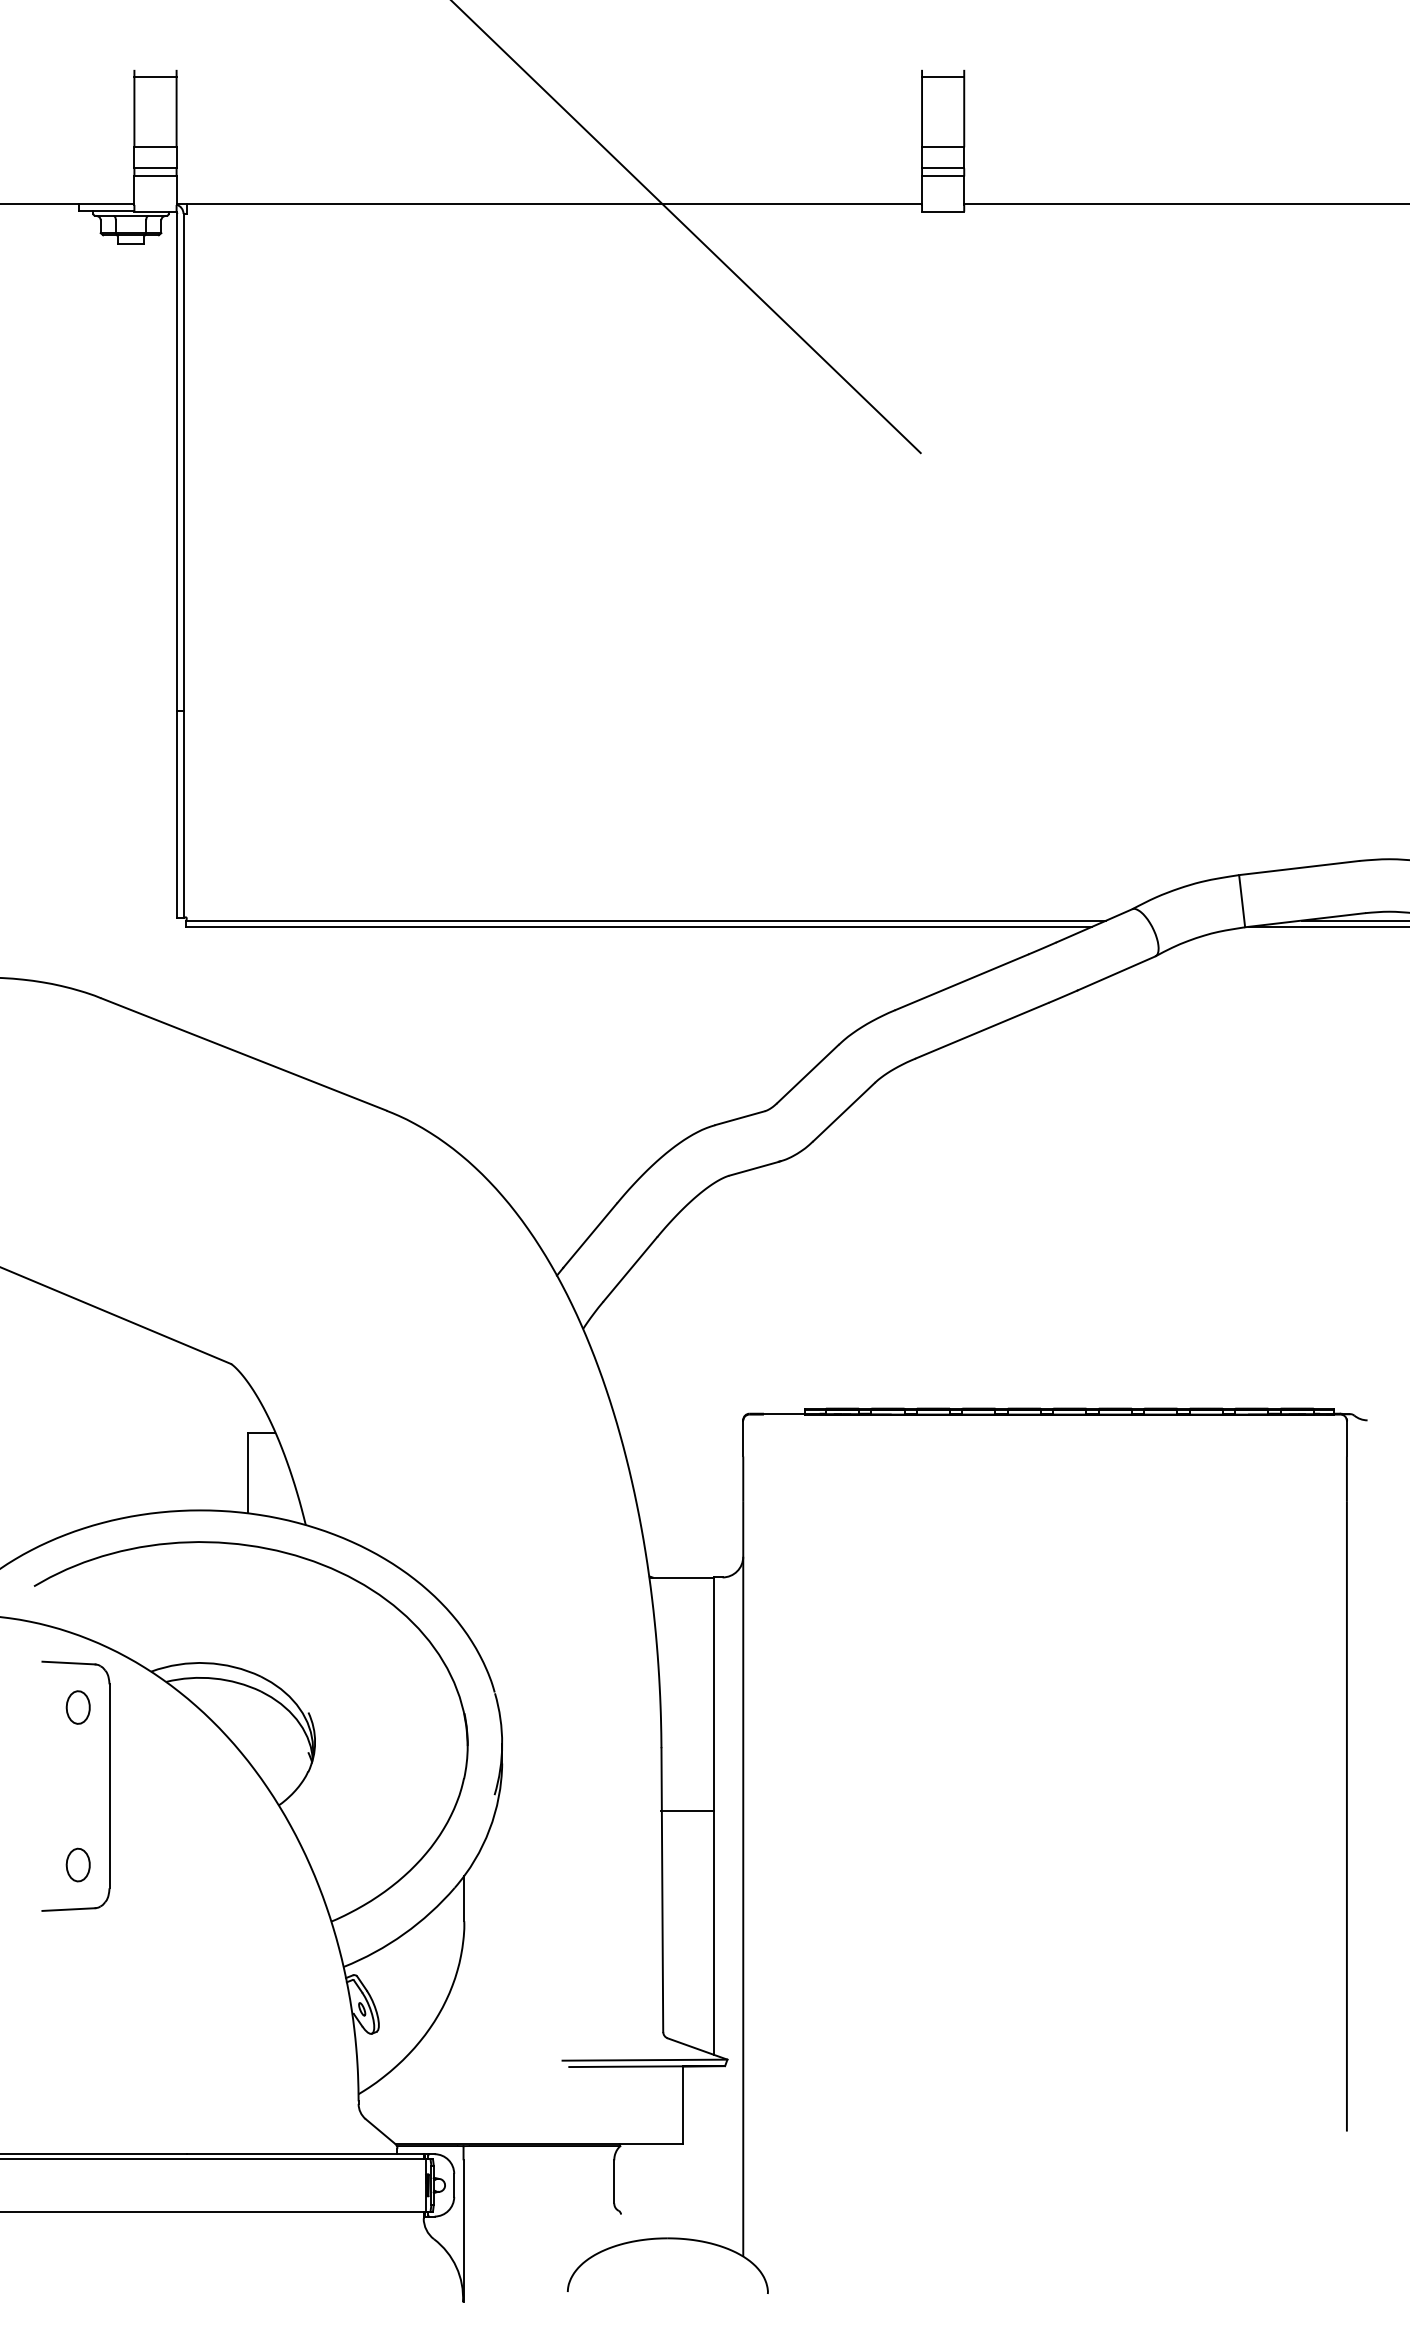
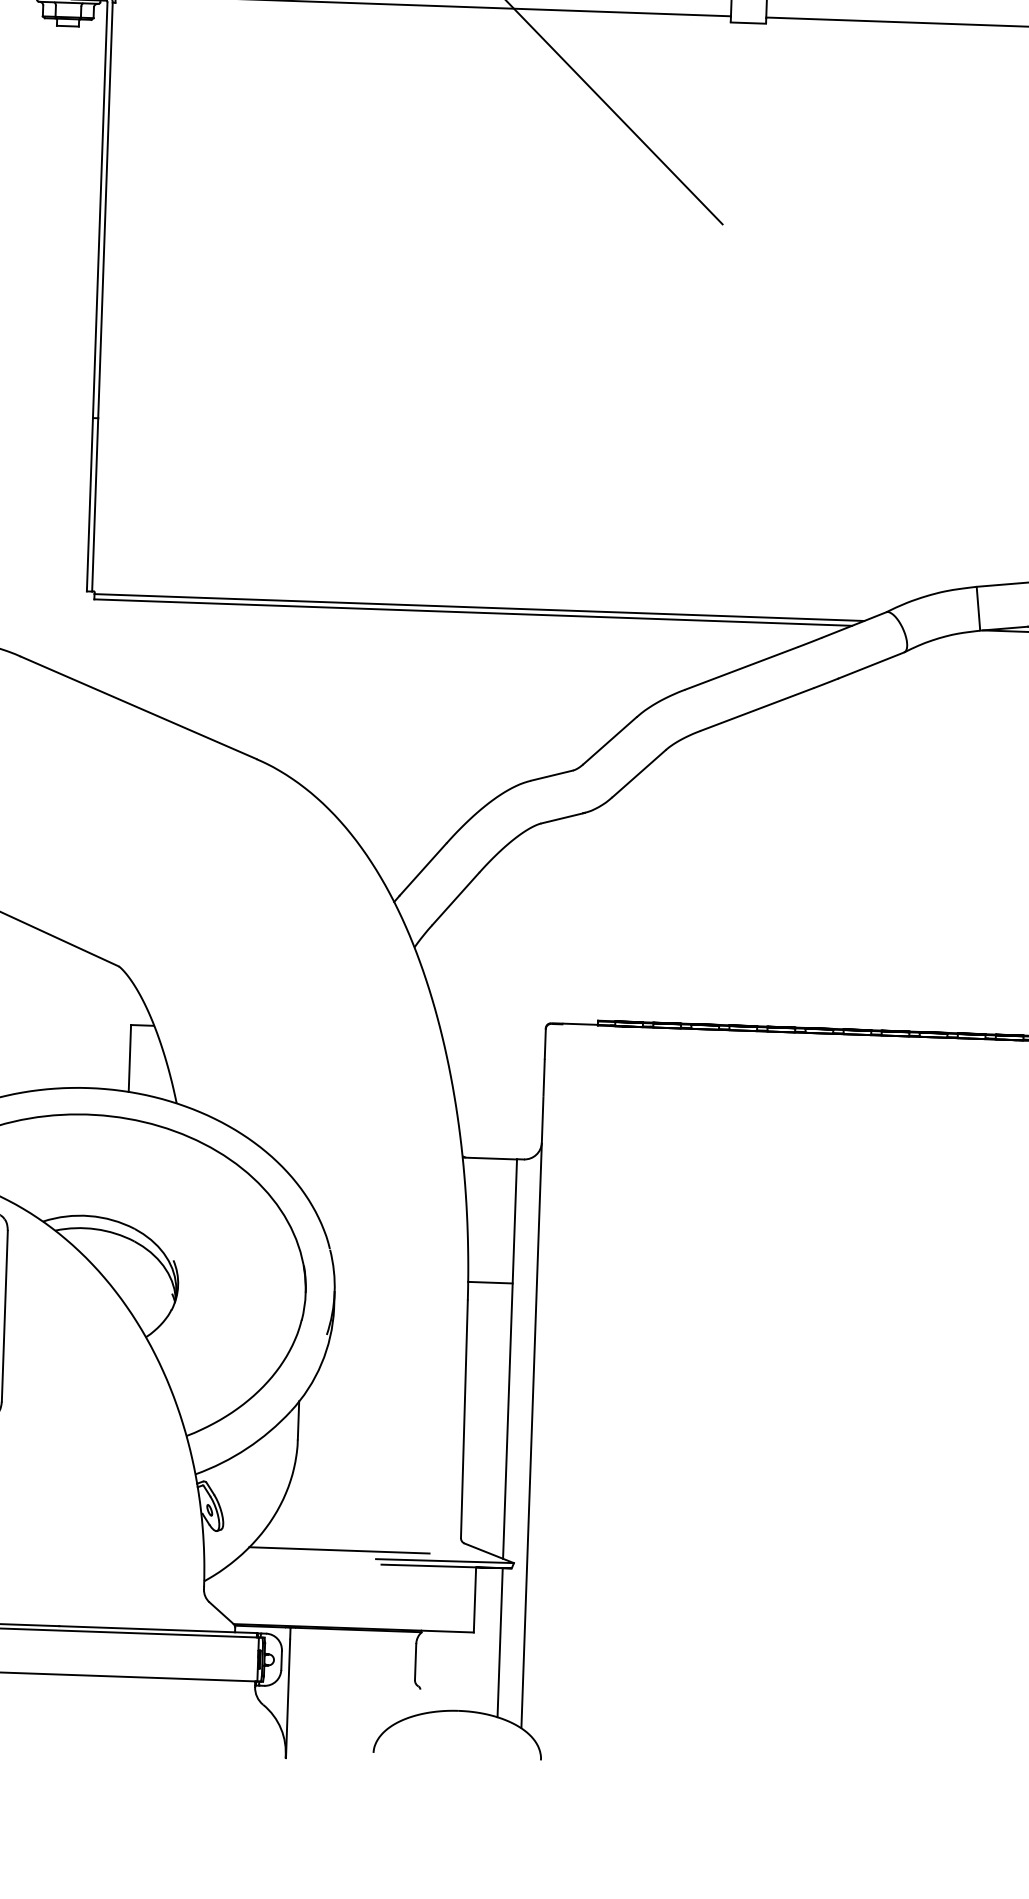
line: (687, 1810) -> (490, 1282), moved
line: (518, 2051) -> (339, 1550), added
line: (714, 2155) -> (500, 1642), added

